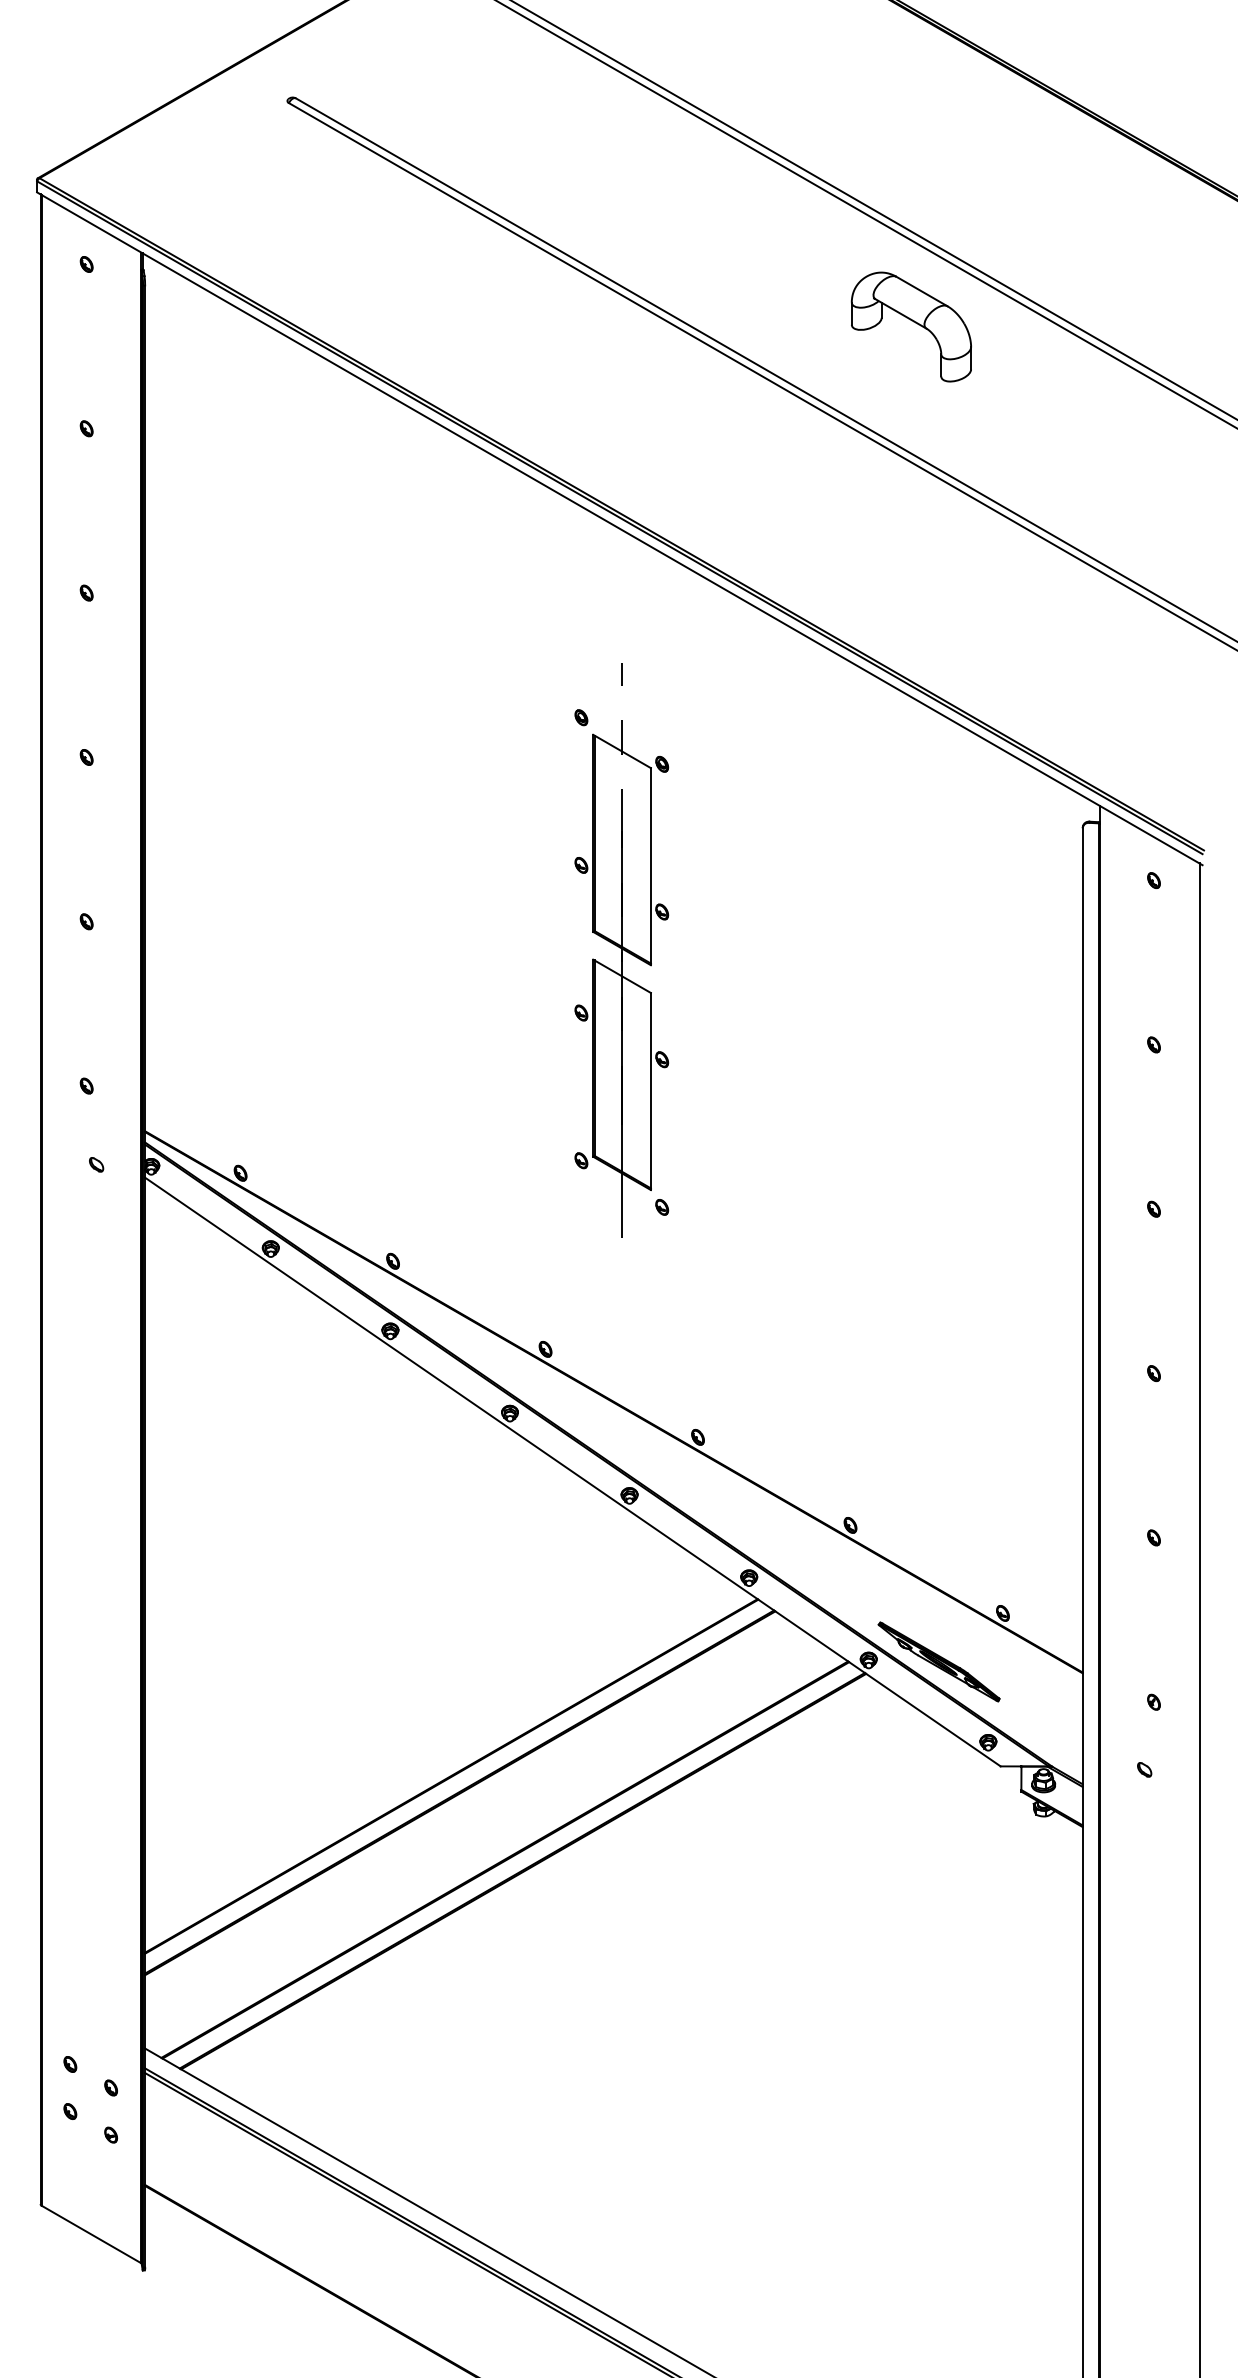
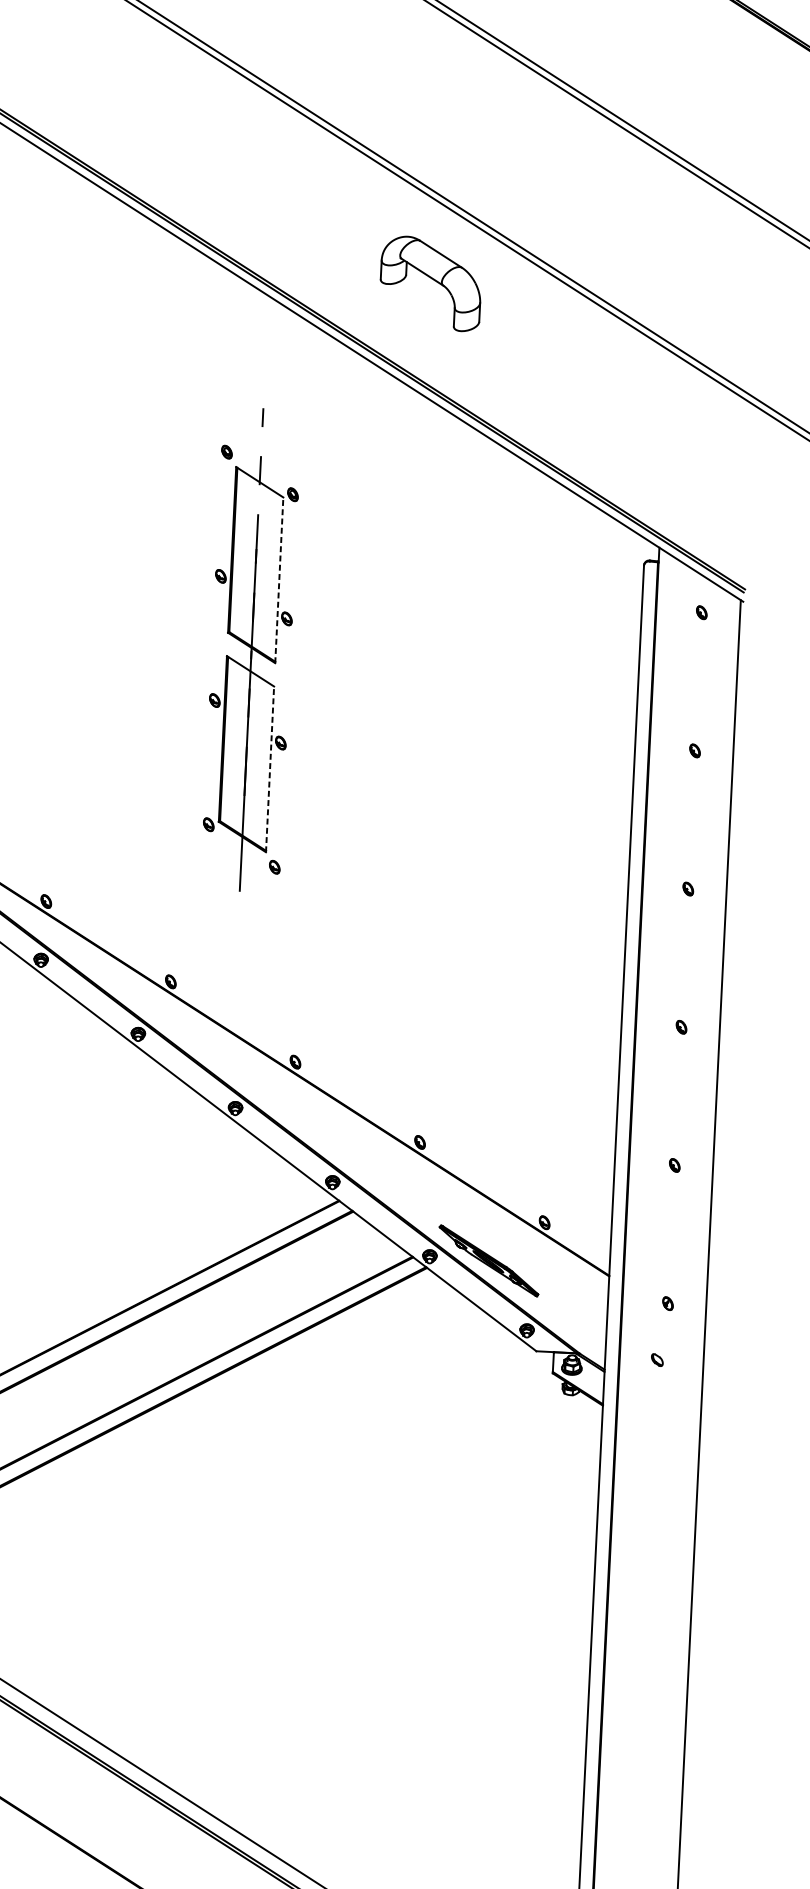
part: (910, 326) -> (430, 283), moved
line: (650, 866) -> (278, 580), solid -> dashed
line: (650, 1091) -> (269, 769), solid -> dashed

